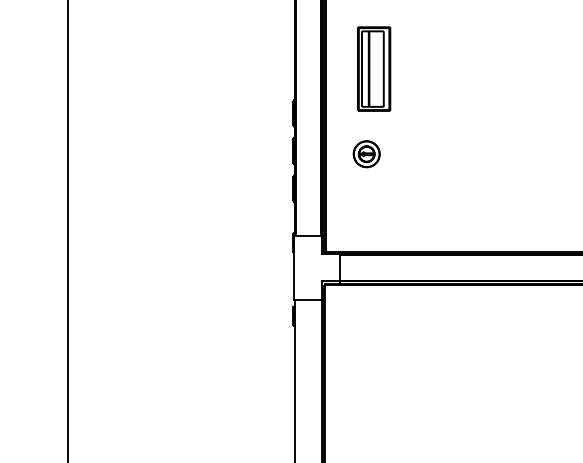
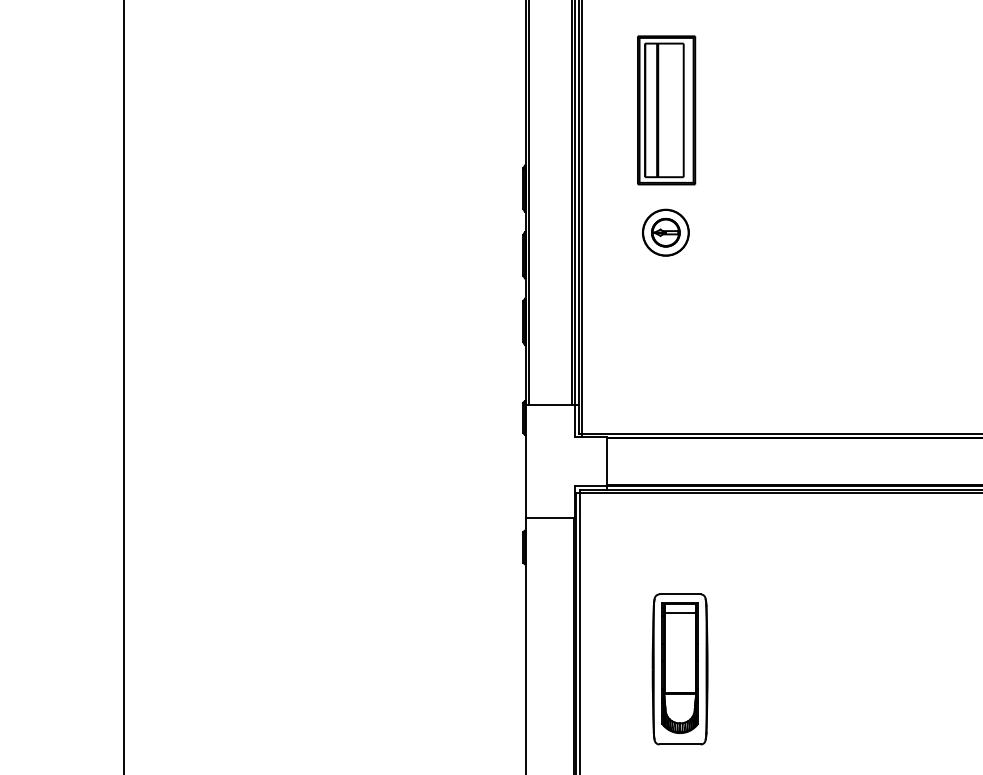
part: (366, 154) -> (665, 233), moved
part: (381, 384) -> (679, 668), added

